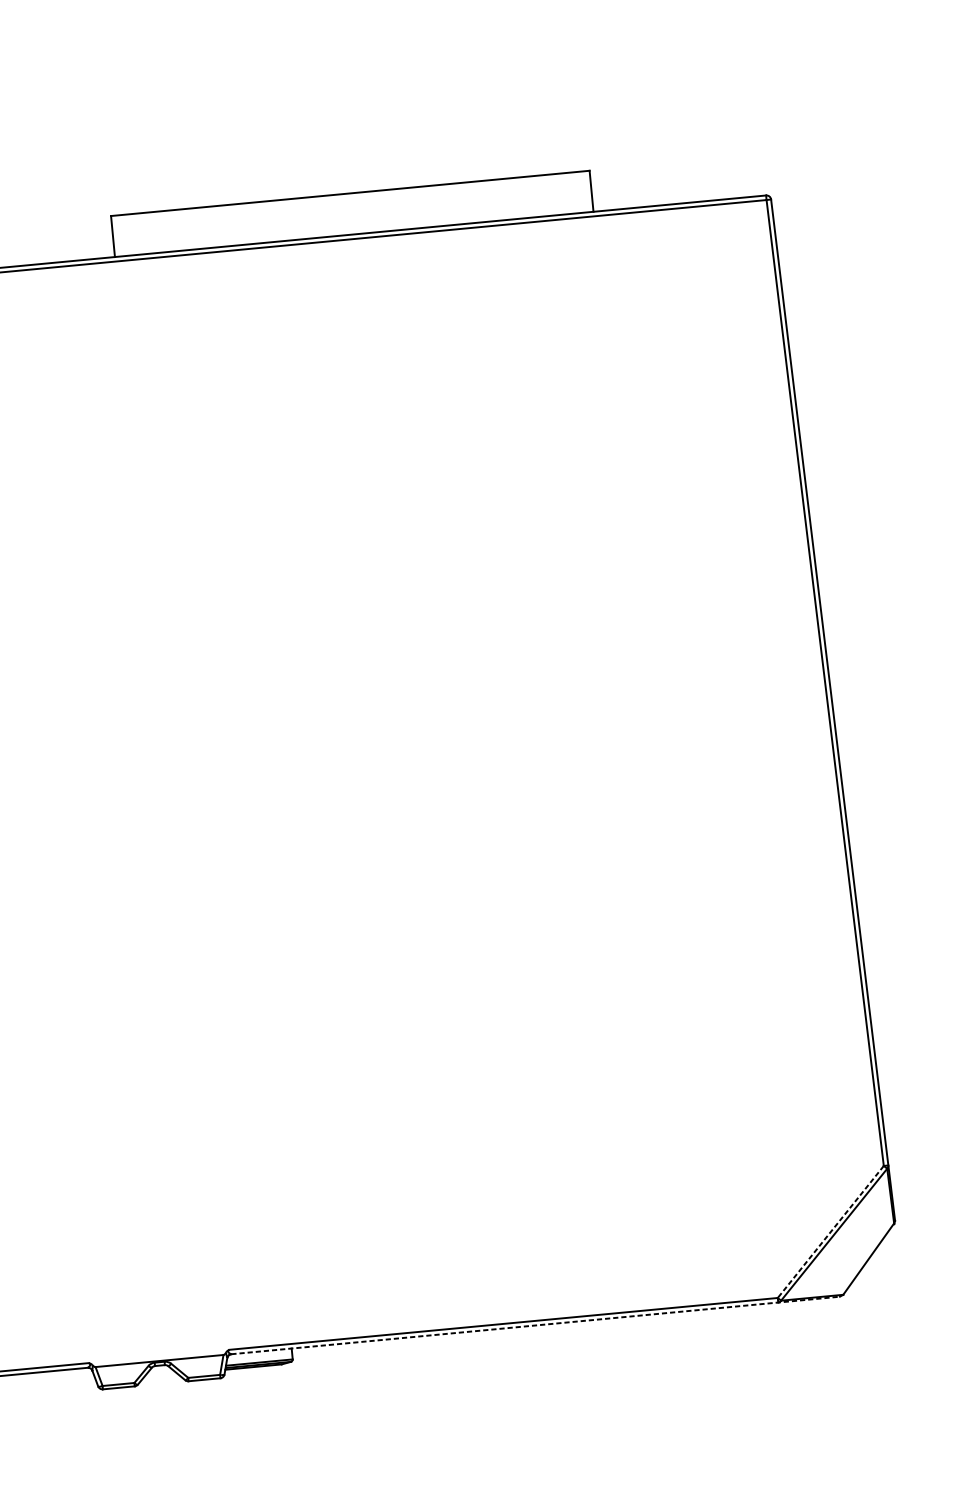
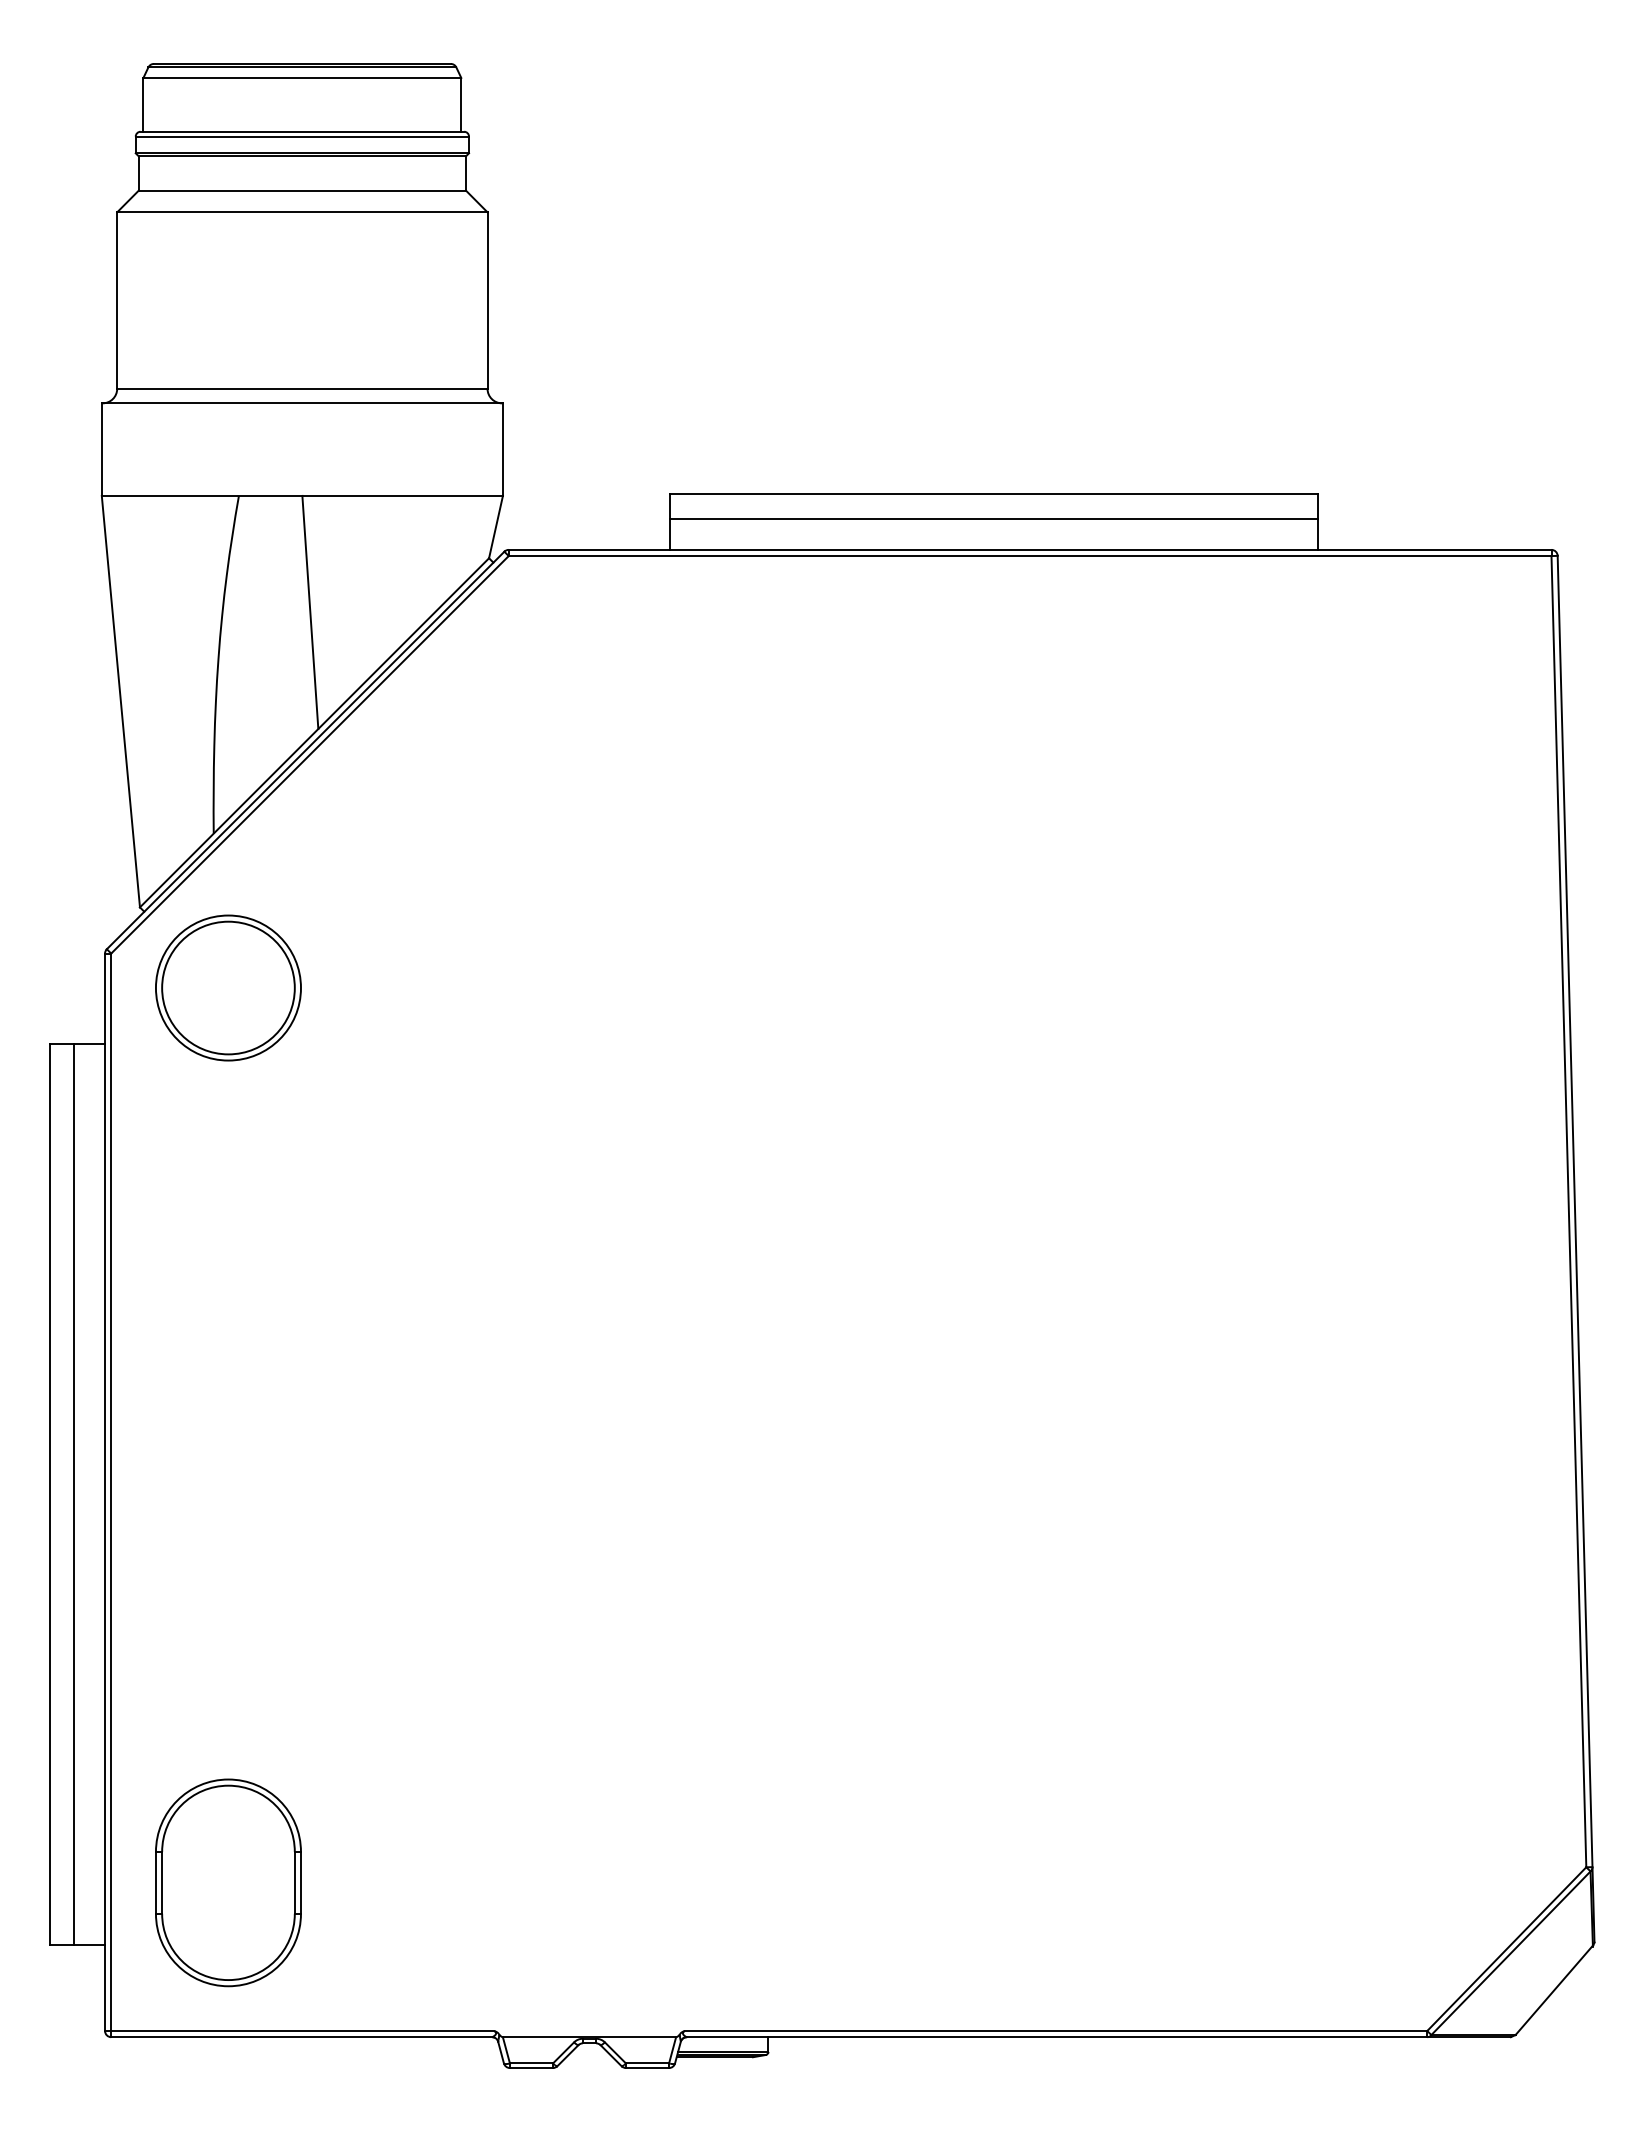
line: (351, 212) -> (993, 519), added
line: (830, 1232) -> (1506, 1949), dashed -> solid
line: (536, 1325) -> (1099, 2037), dashed -> solid

